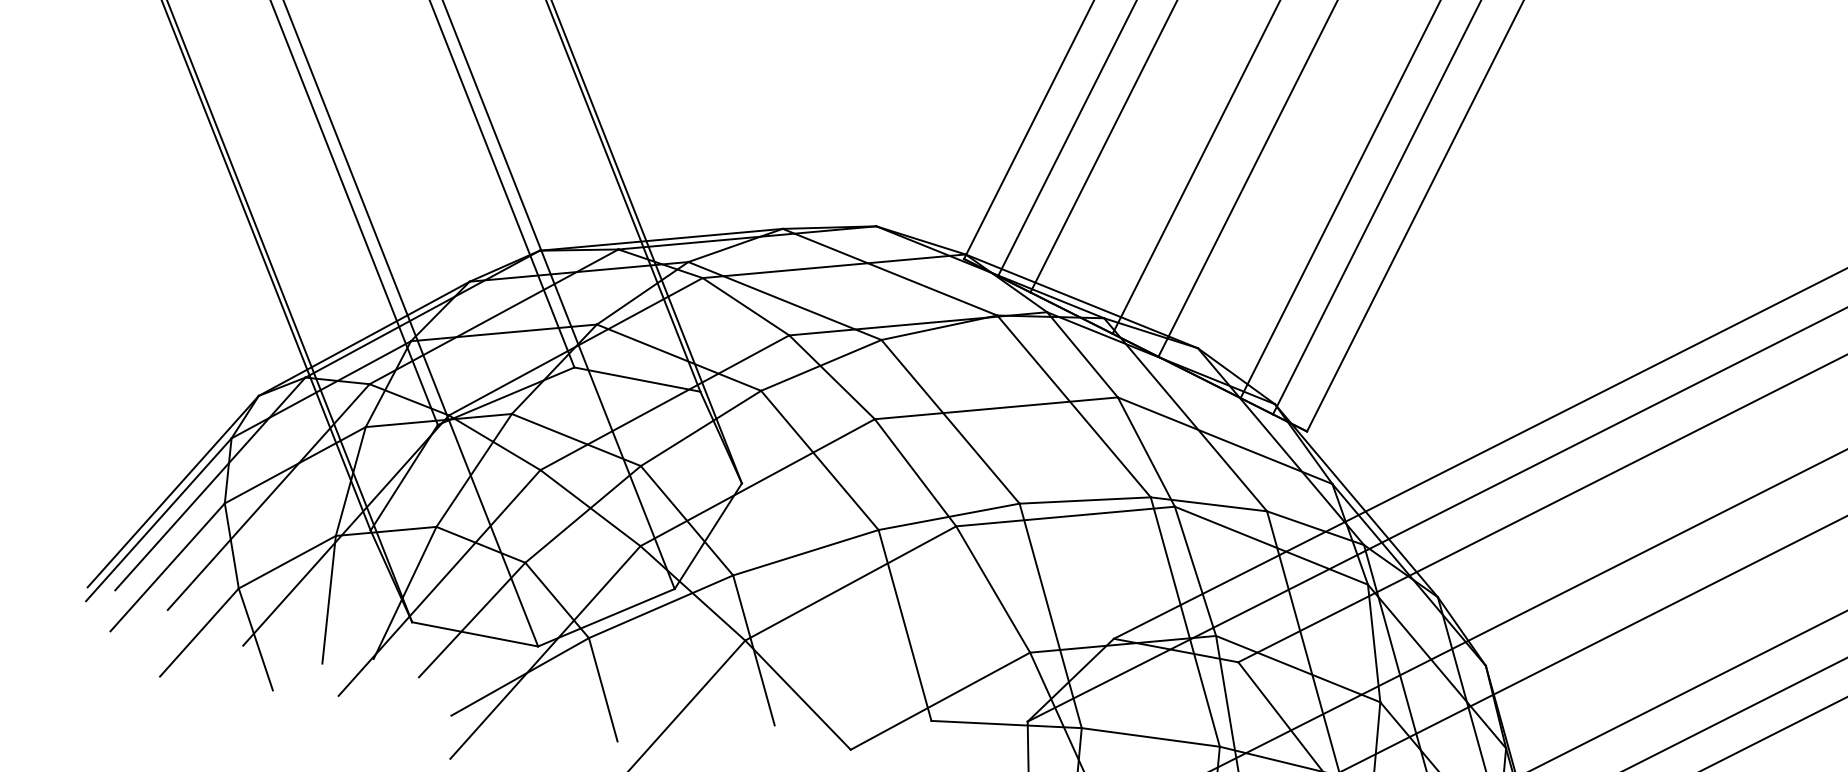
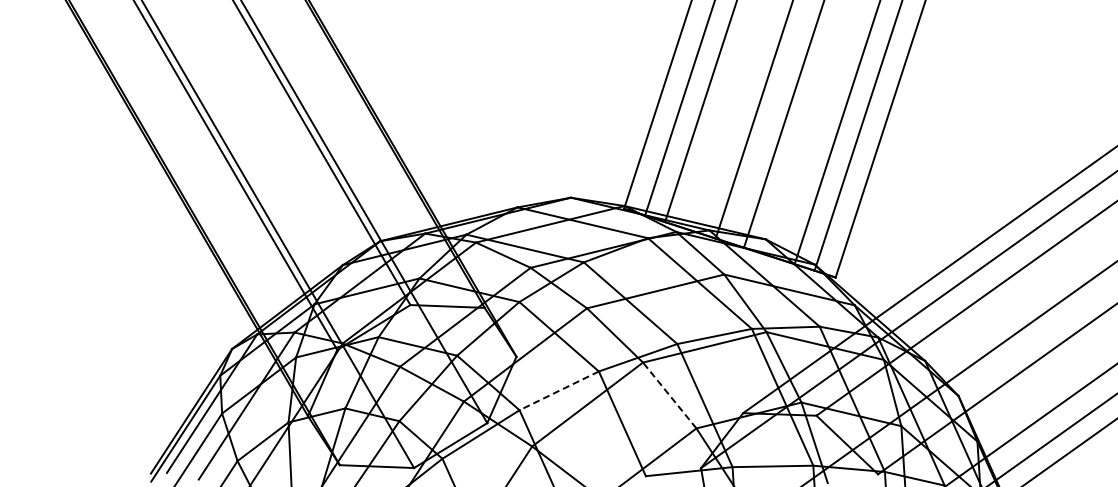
line: (804, 553) -> (558, 391), solid -> dashed
line: (992, 589) -> (669, 395), solid -> dashed

